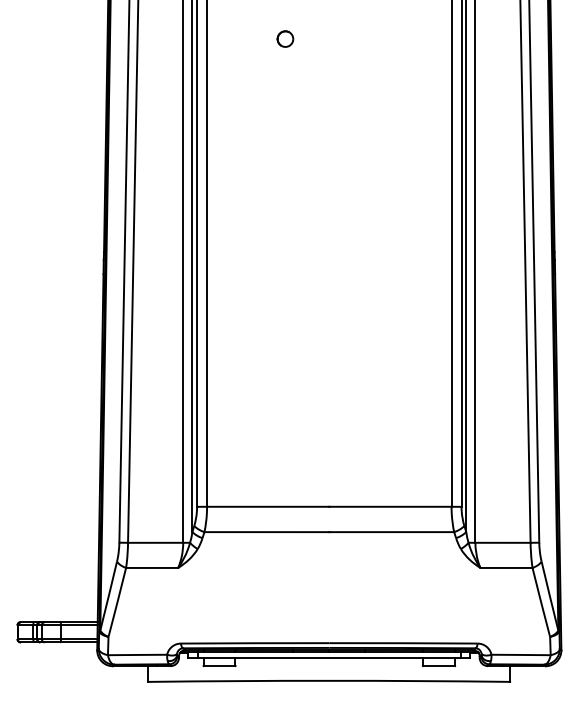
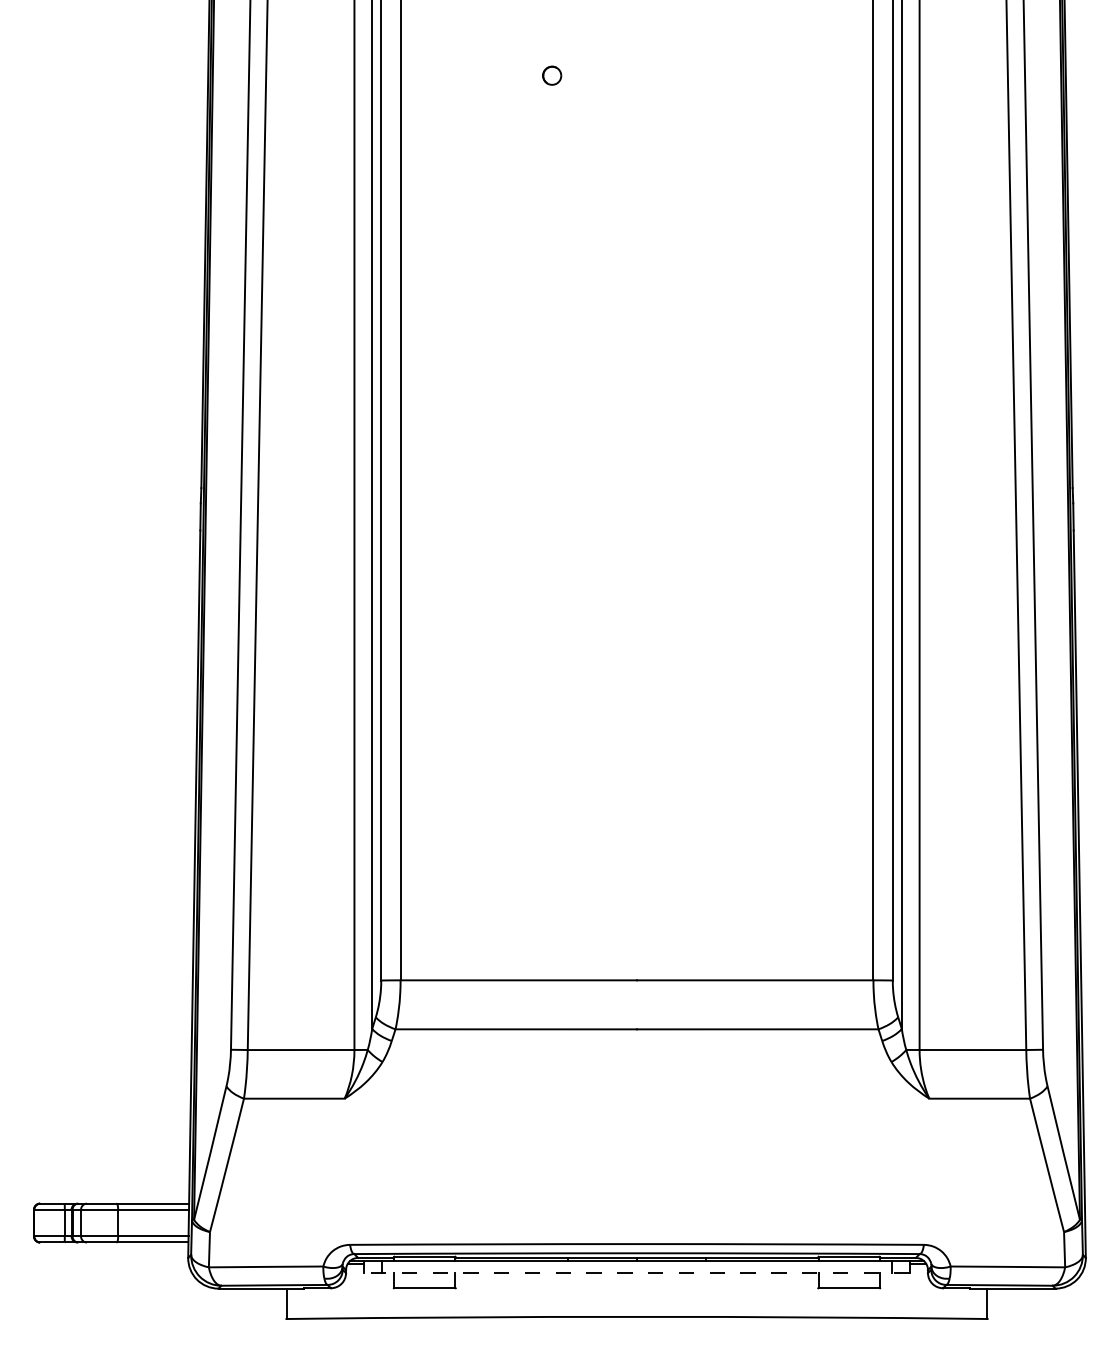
part: (285, 38) -> (552, 74), size x0.6
line: (328, 658) -> (635, 1273), solid -> dashed

